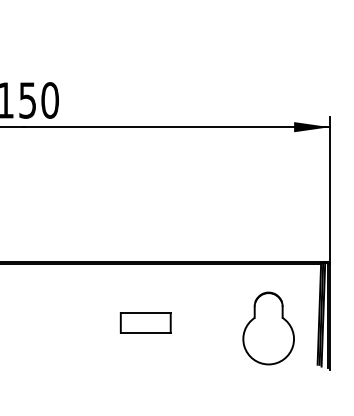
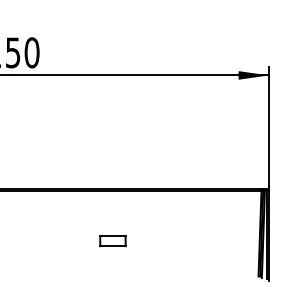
part: (145, 322) -> (112, 240), size x0.6
part: (268, 328) -> (216, 245), removed

